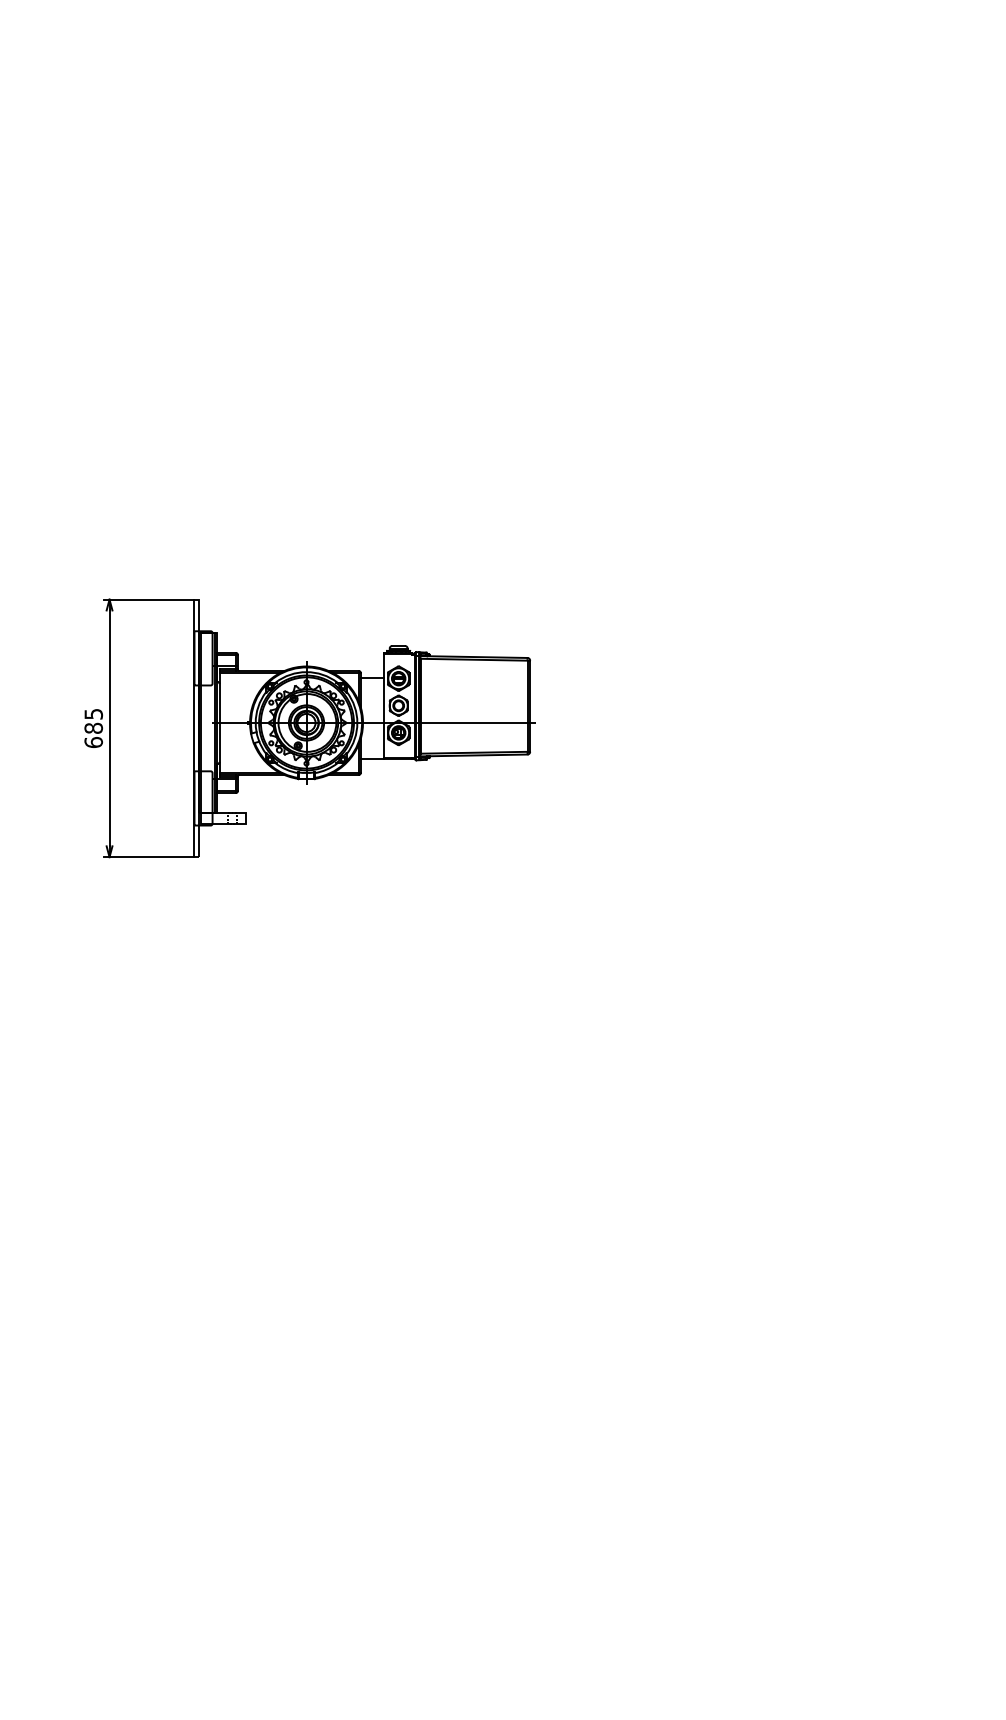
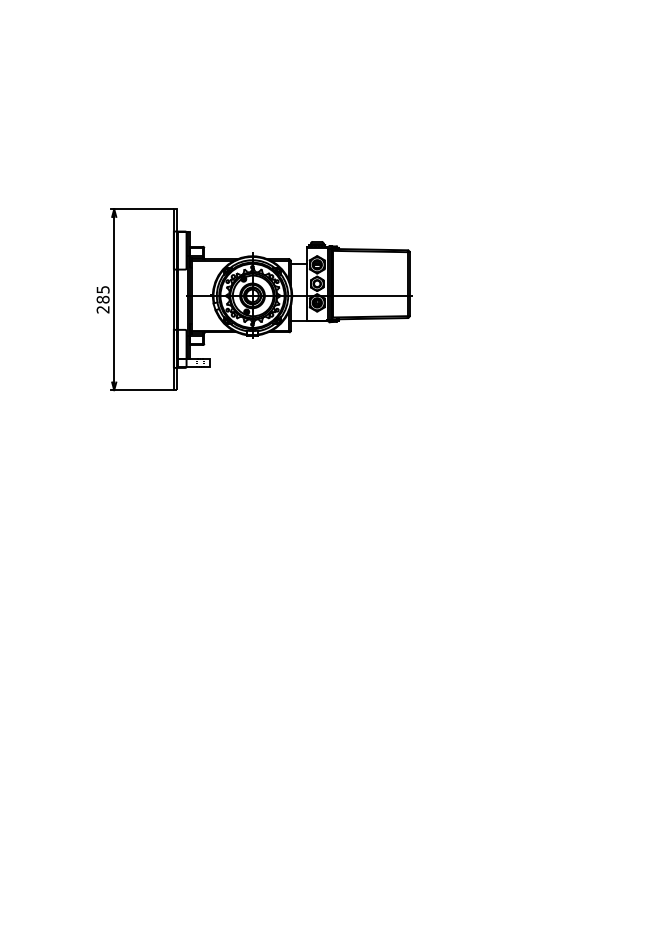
text: (93, 742) -> (102, 309), 685 -> 285

